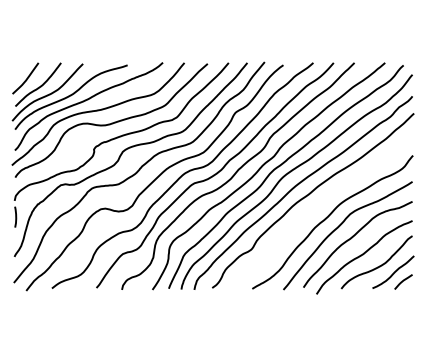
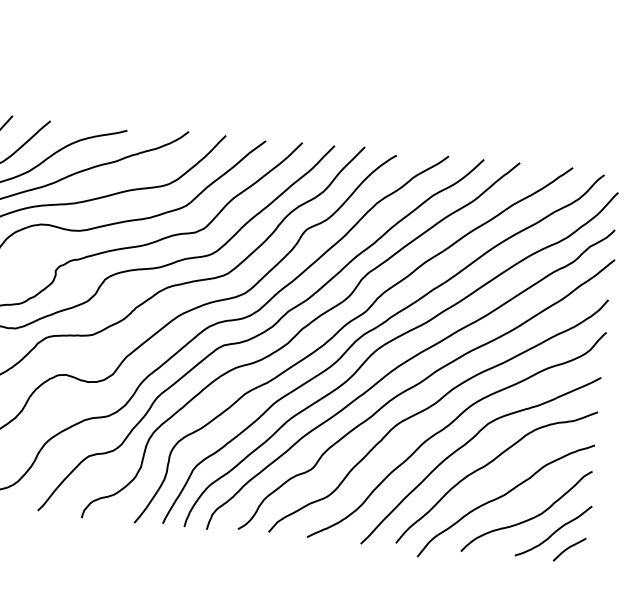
curve: (317, 207) -> (432, 406), added

